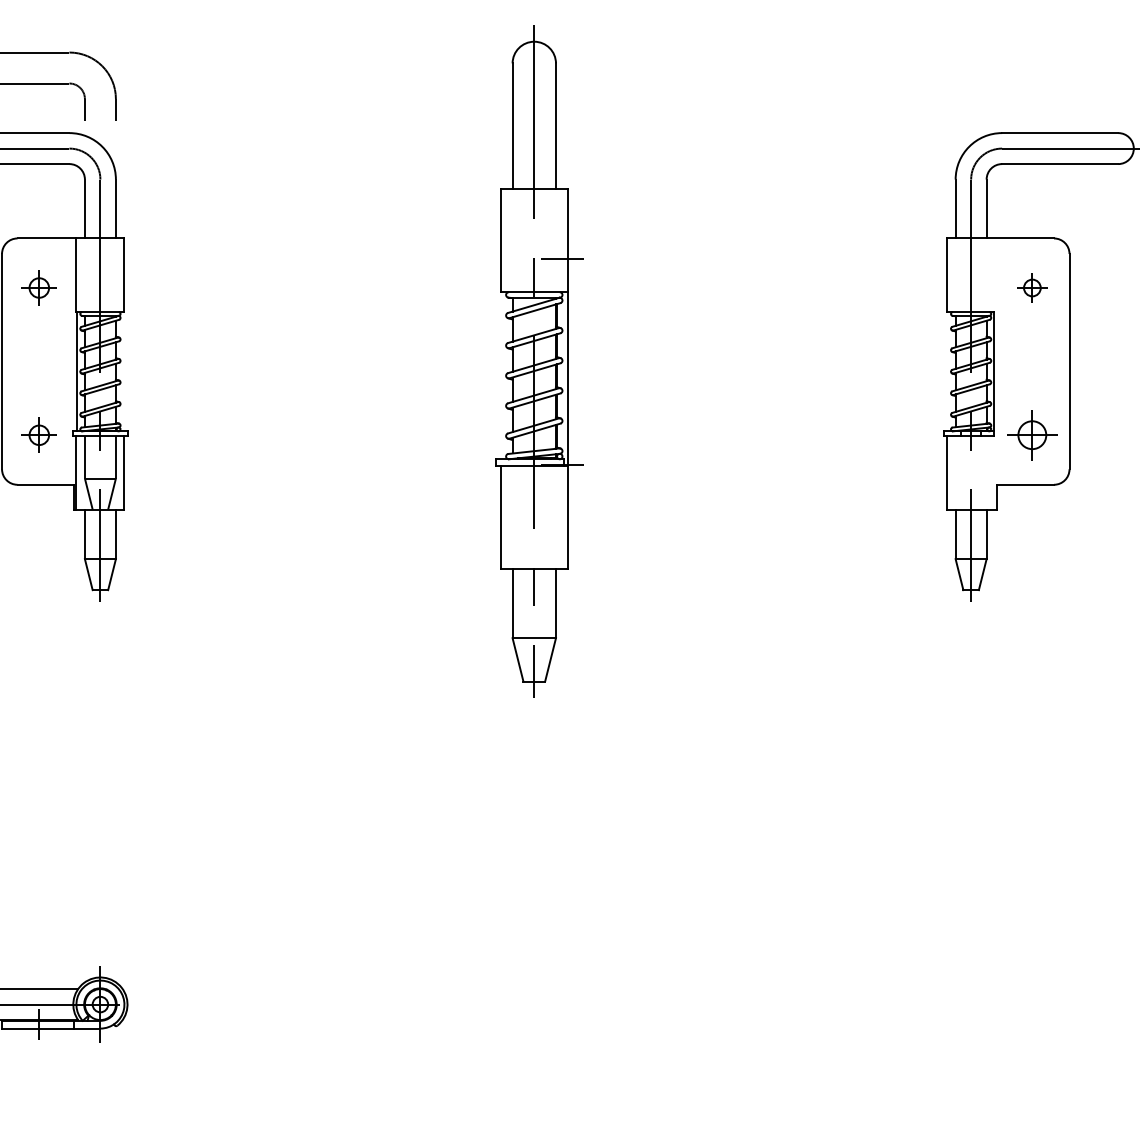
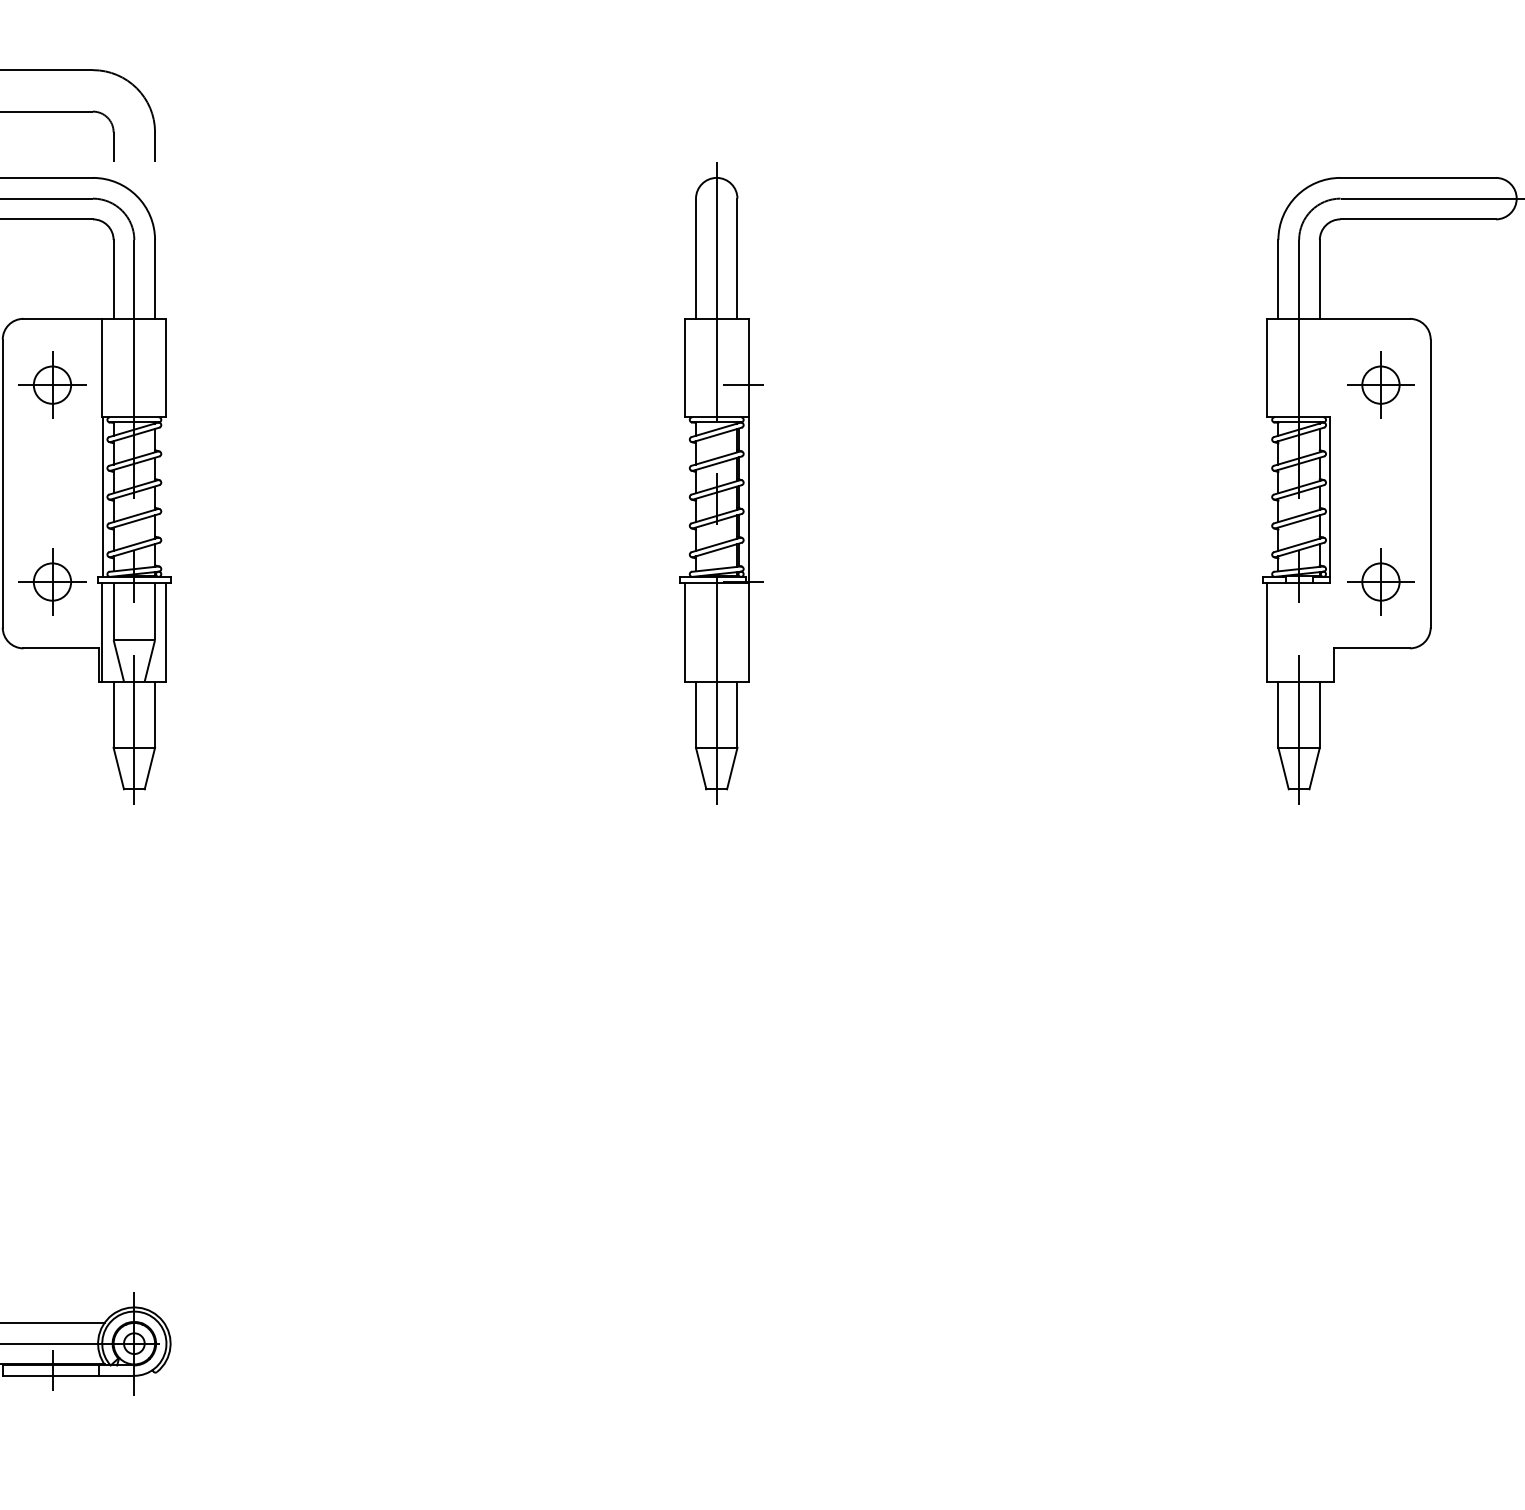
part: (39, 287) -> (52, 384), size x1.43
part: (1032, 287) -> (1381, 384), size x1.67
part: (539, 361) -> (721, 483), size x0.71
part: (39, 435) -> (52, 582), size x1.43

